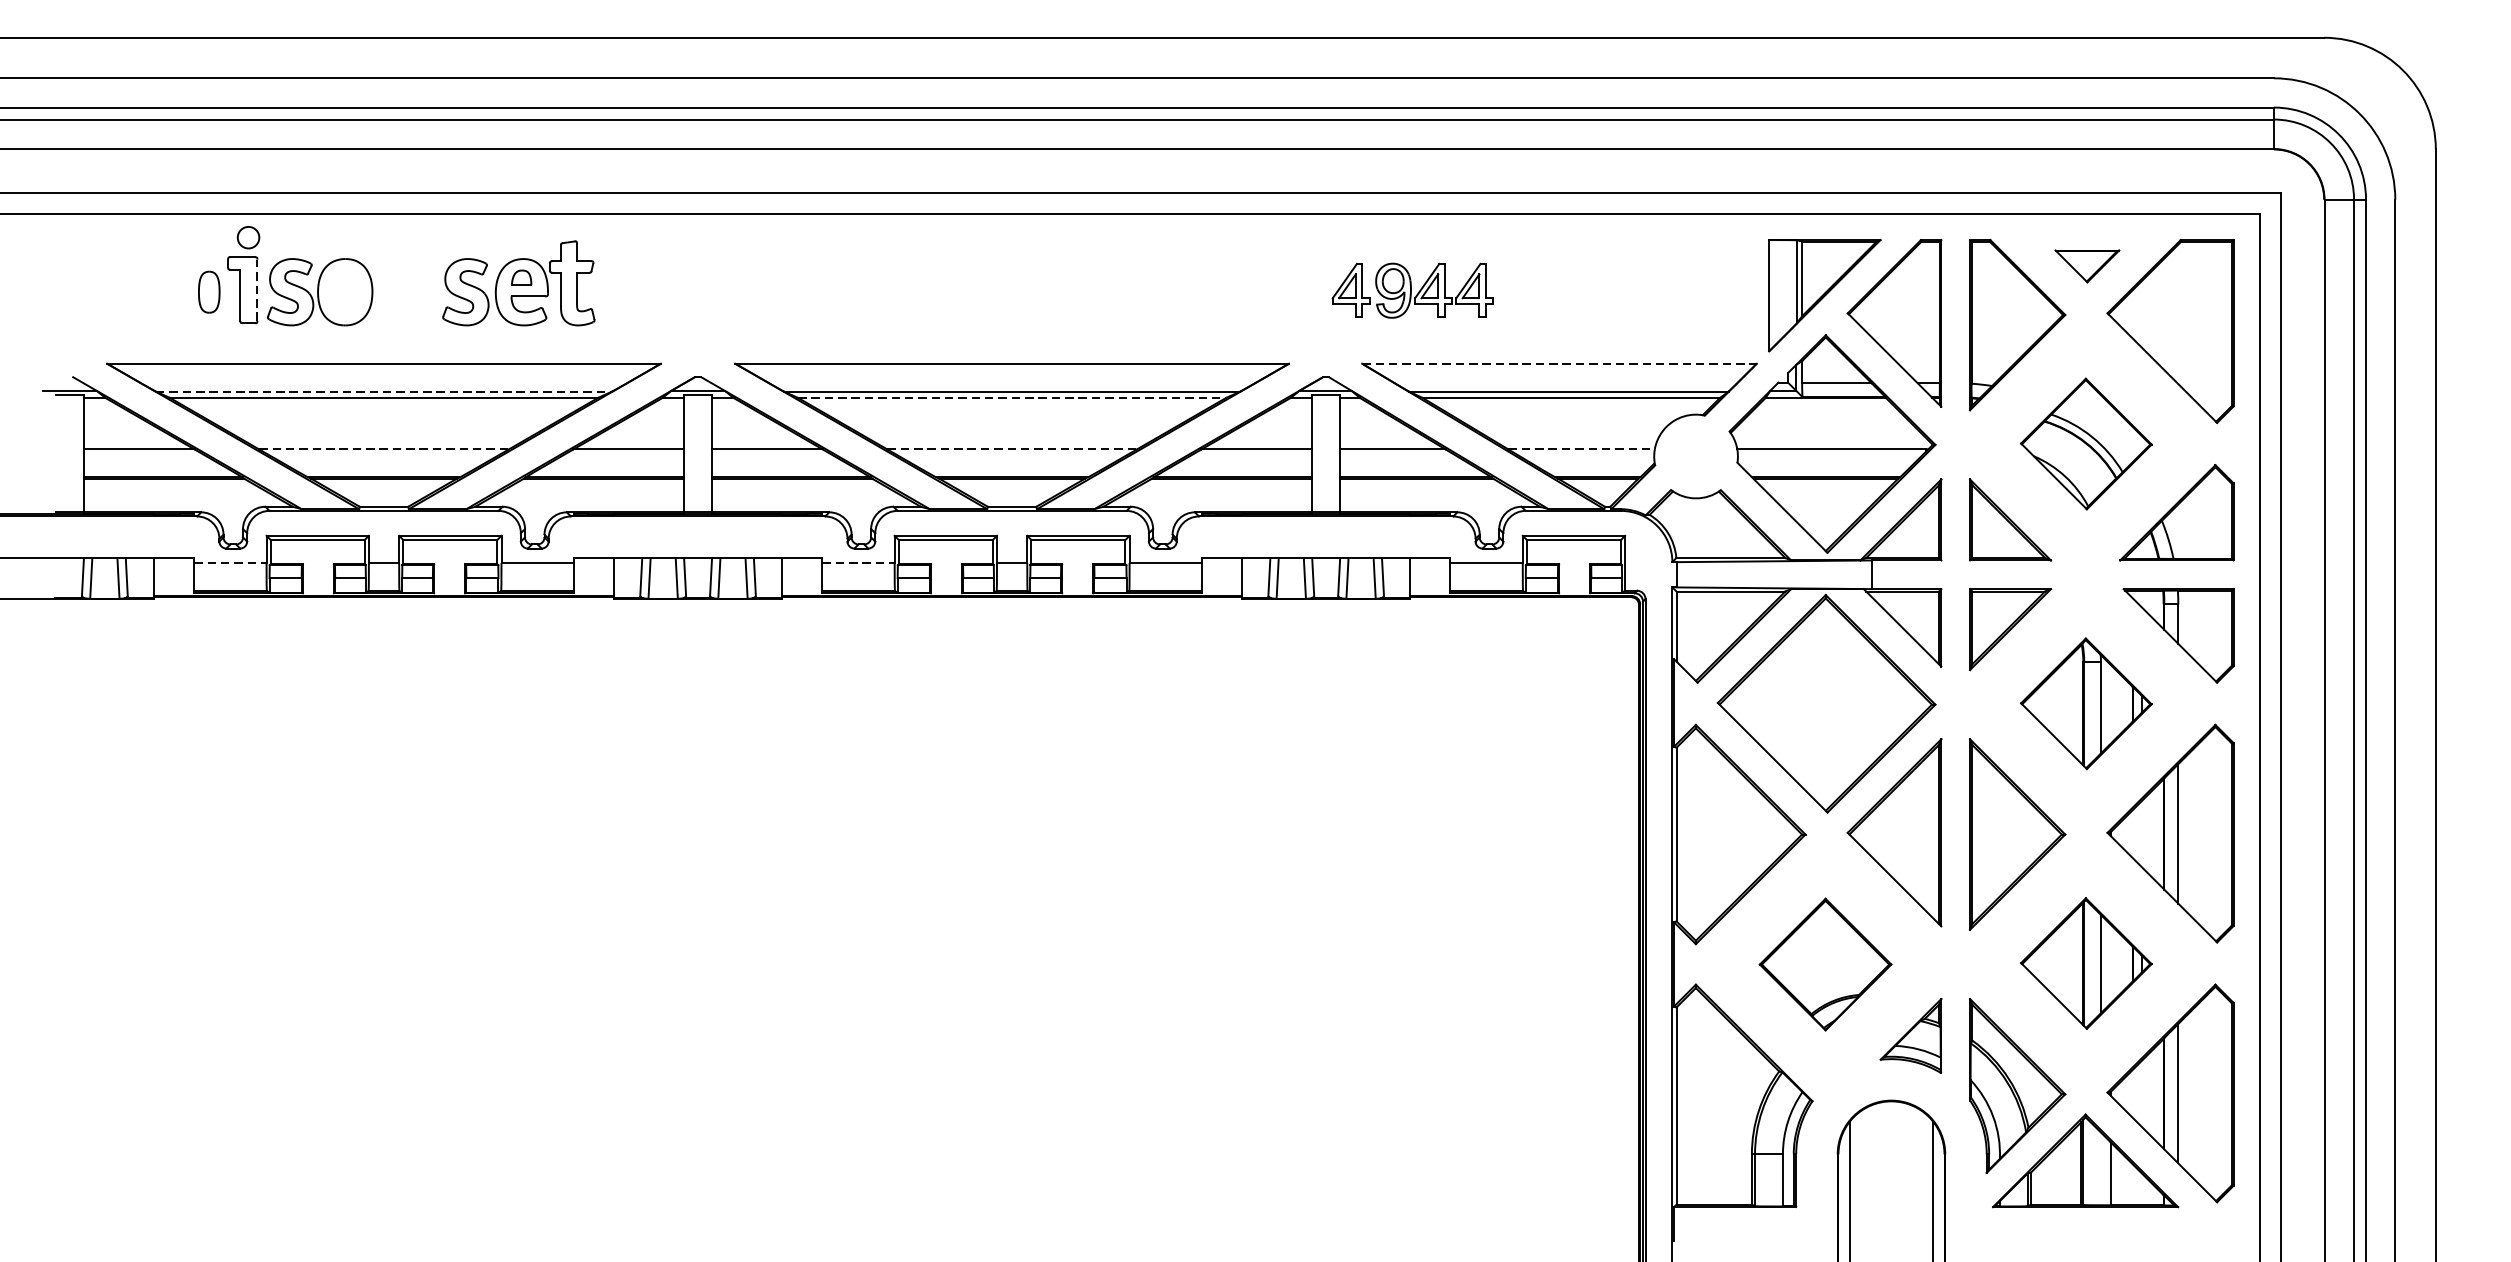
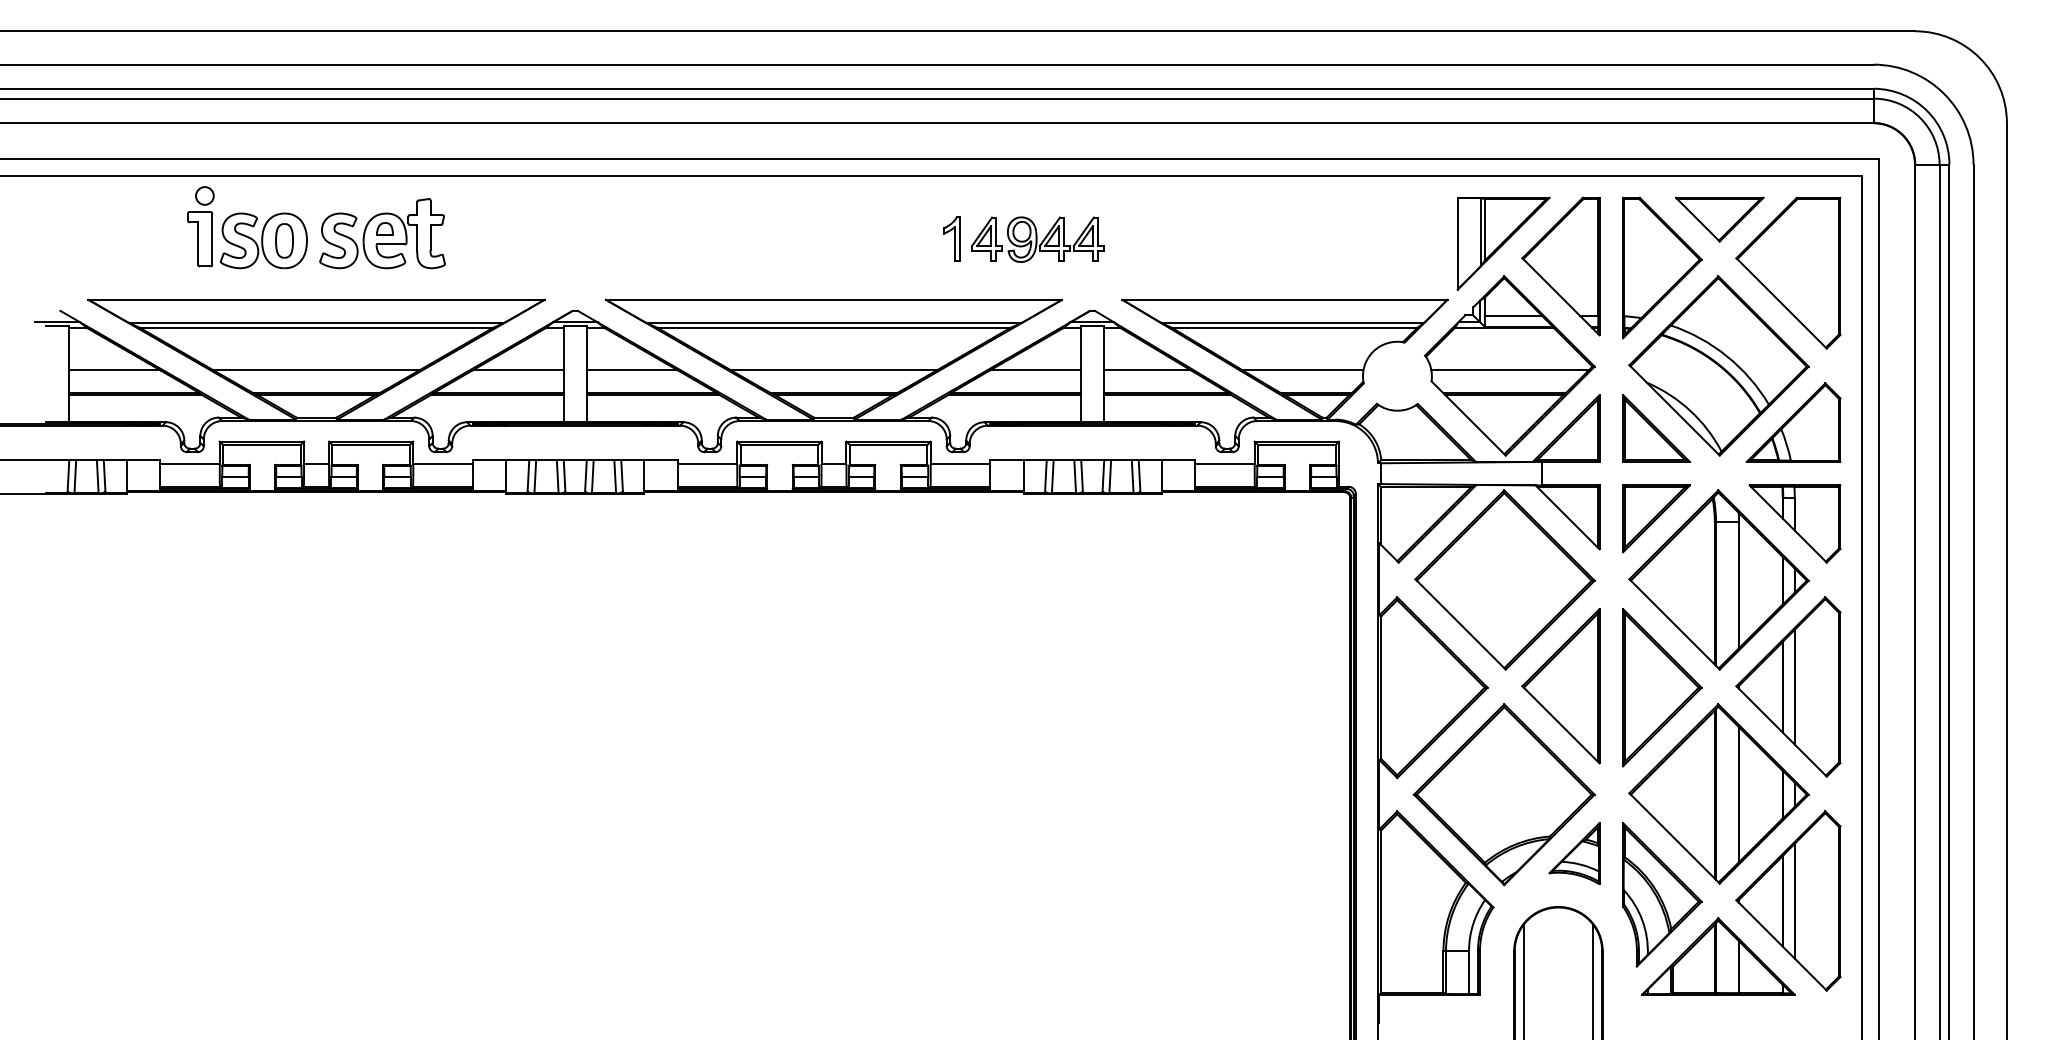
part: (2086, 266) -> (1719, 219), size x1.67
part: (518, 283) -> (382, 233), moved
line: (257, 289) -> (212, 238), dashed -> solid
part: (1154, 289) -> (951, 238), added
part: (1412, 290) -> (1037, 239), moved
part: (209, 291) -> (284, 240), moved
line: (1558, 363) -> (1284, 299), dashed -> solid
line: (383, 391) -> (316, 322), dashed -> solid
line: (1012, 397) -> (834, 327), dashed -> solid
part: (2085, 443) -> (1718, 365), size x1.67
line: (383, 449) -> (316, 370), dashed -> solid
line: (1012, 449) -> (834, 370), dashed -> solid
line: (1582, 449) -> (1303, 370), dashed -> solid
line: (229, 562) -> (189, 463), dashed -> solid
line: (858, 562) -> (707, 463), dashed -> solid
part: (2085, 703) -> (1718, 579), size x1.67
part: (2085, 962) -> (1718, 793), size x1.67
part: (1824, 964) -> (1503, 794), size x1.67

